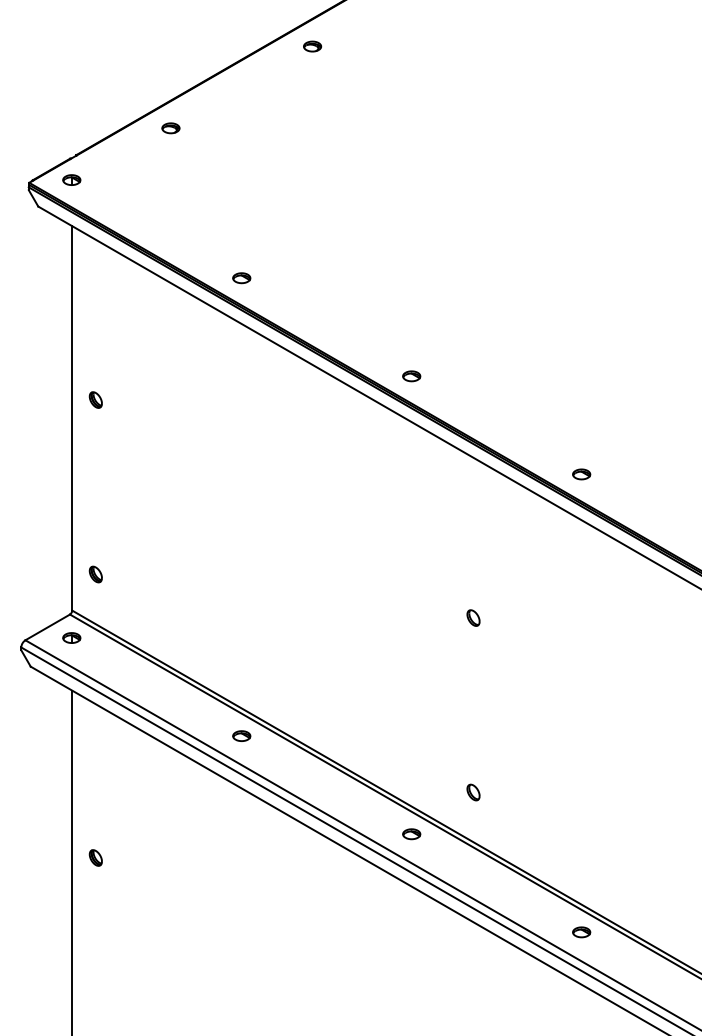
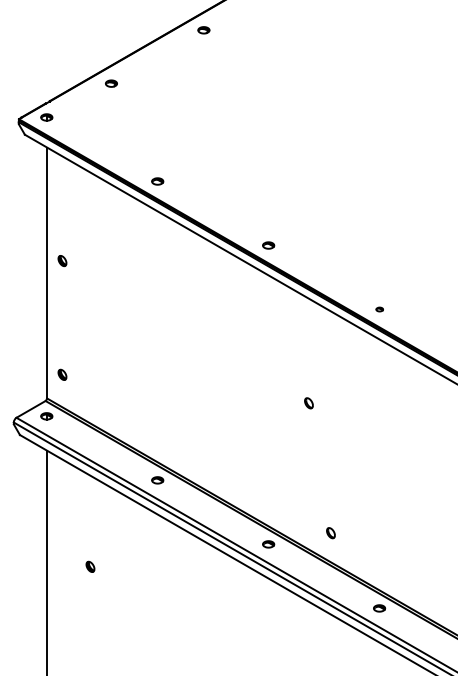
part: (581, 474) -> (379, 309), size x0.6
part: (472, 793) -> (330, 533), moved
part: (95, 857) -> (90, 566), moved

